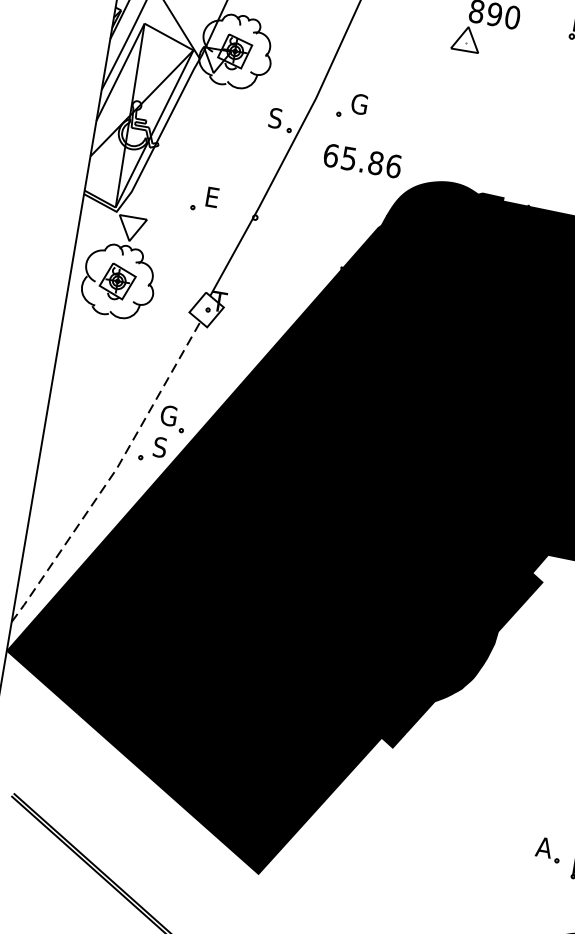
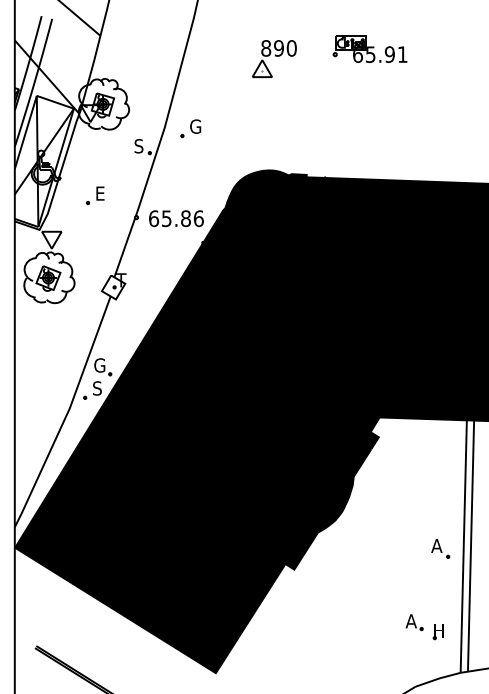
text: (362, 160) -> (176, 218), moved
part: (205, 198) -> (95, 195), moved
line: (112, 475) -> (67, 413), dashed -> solid

